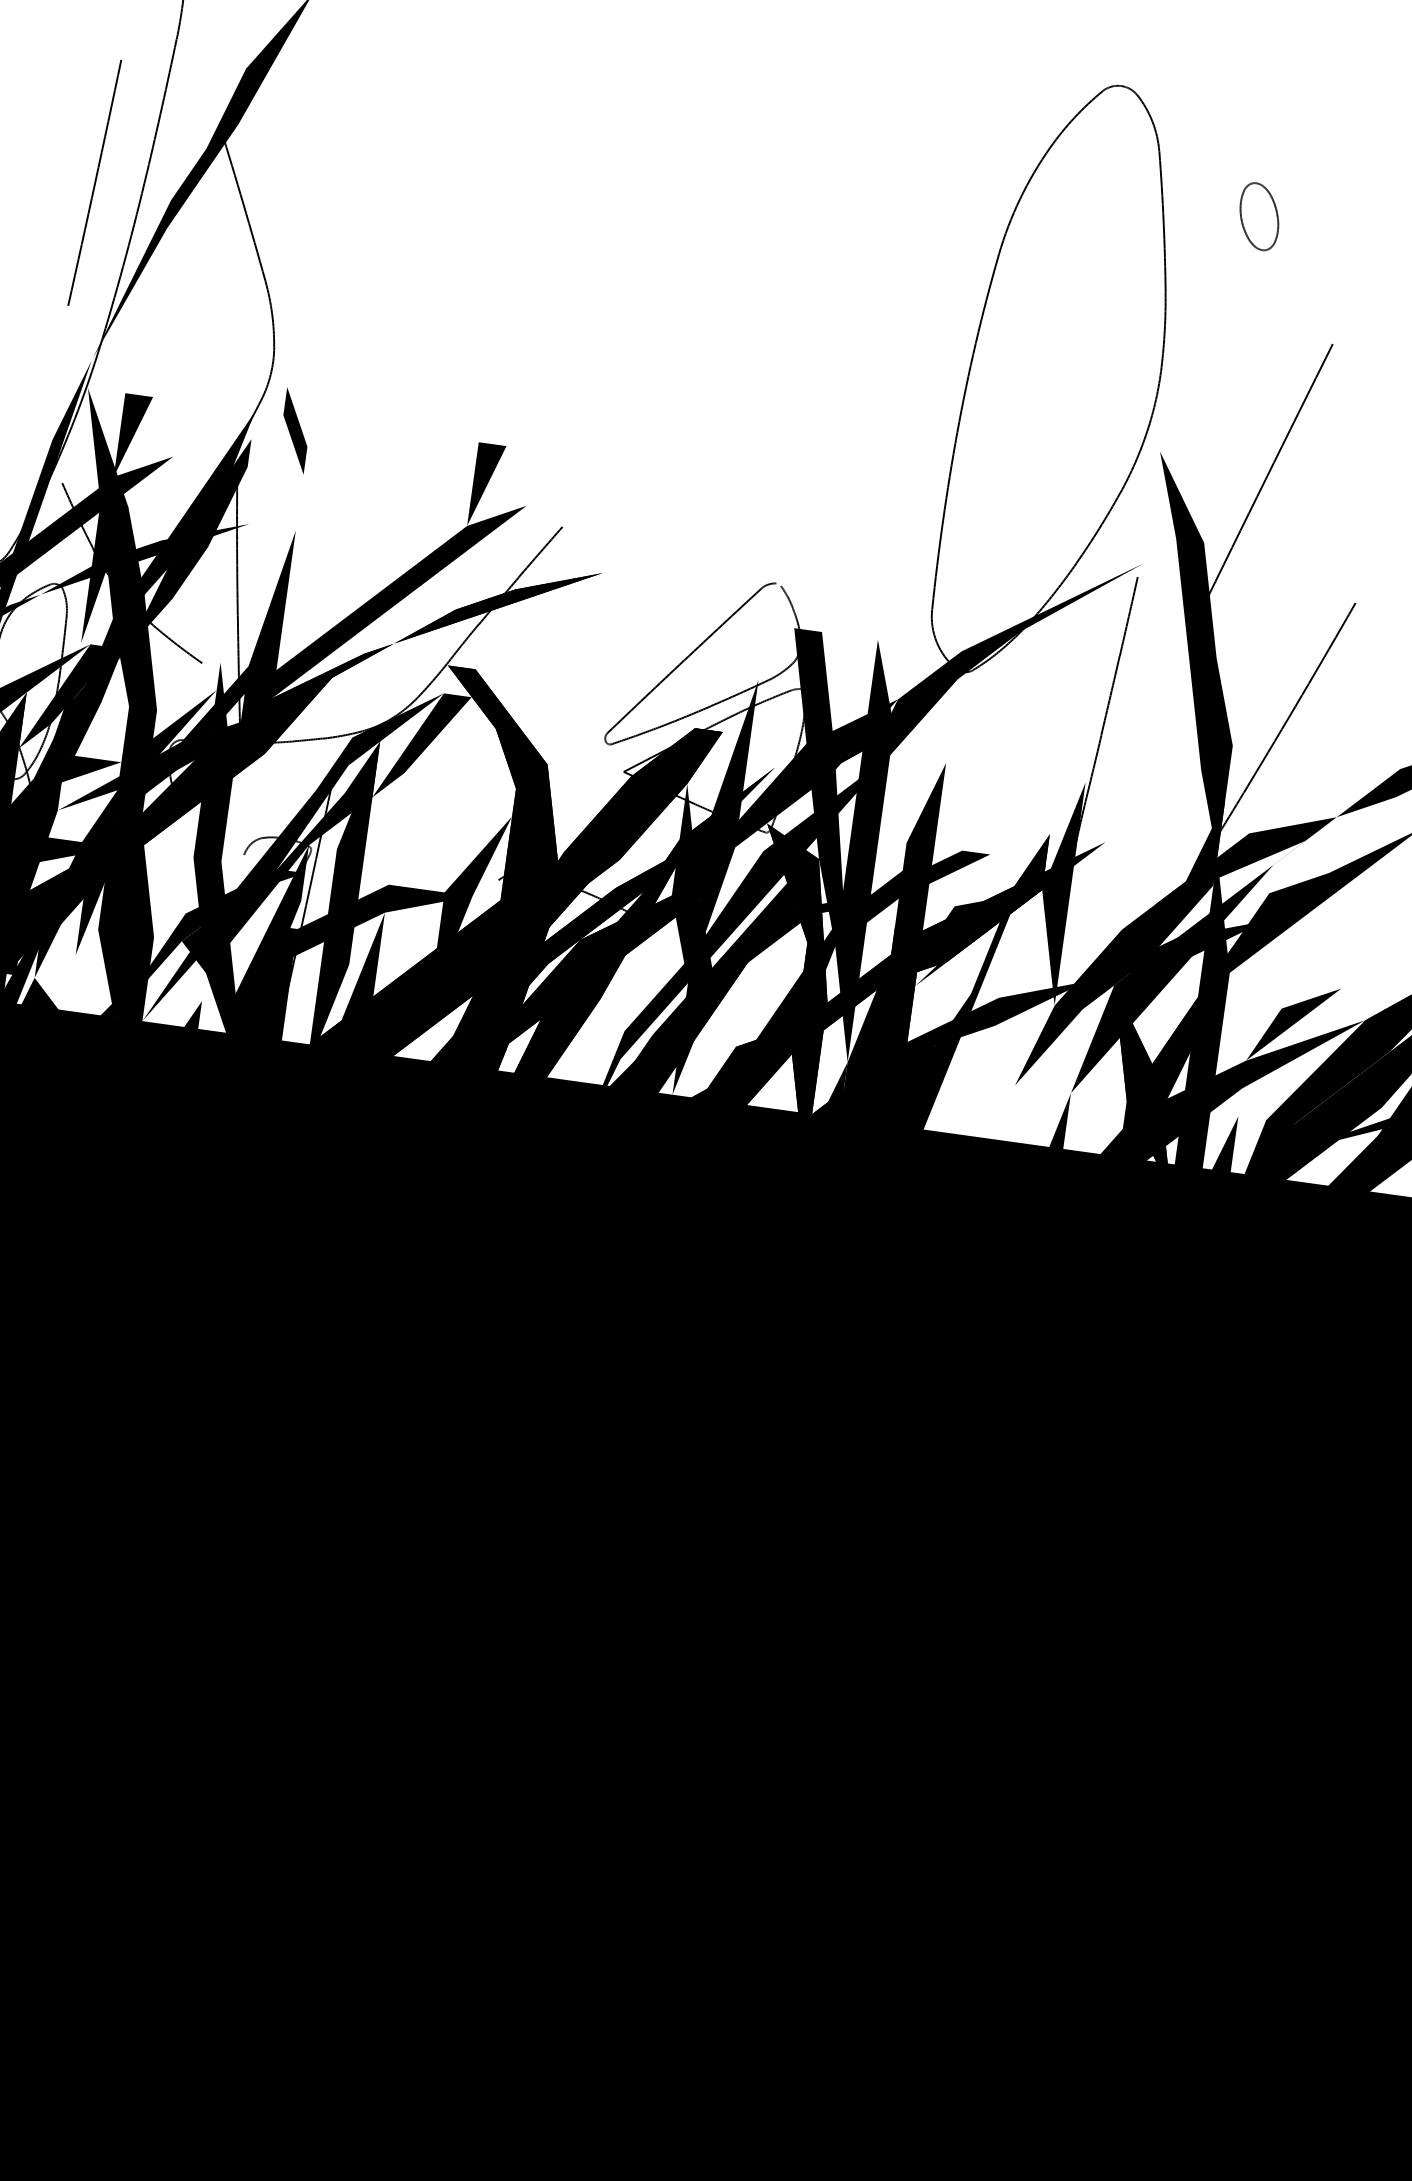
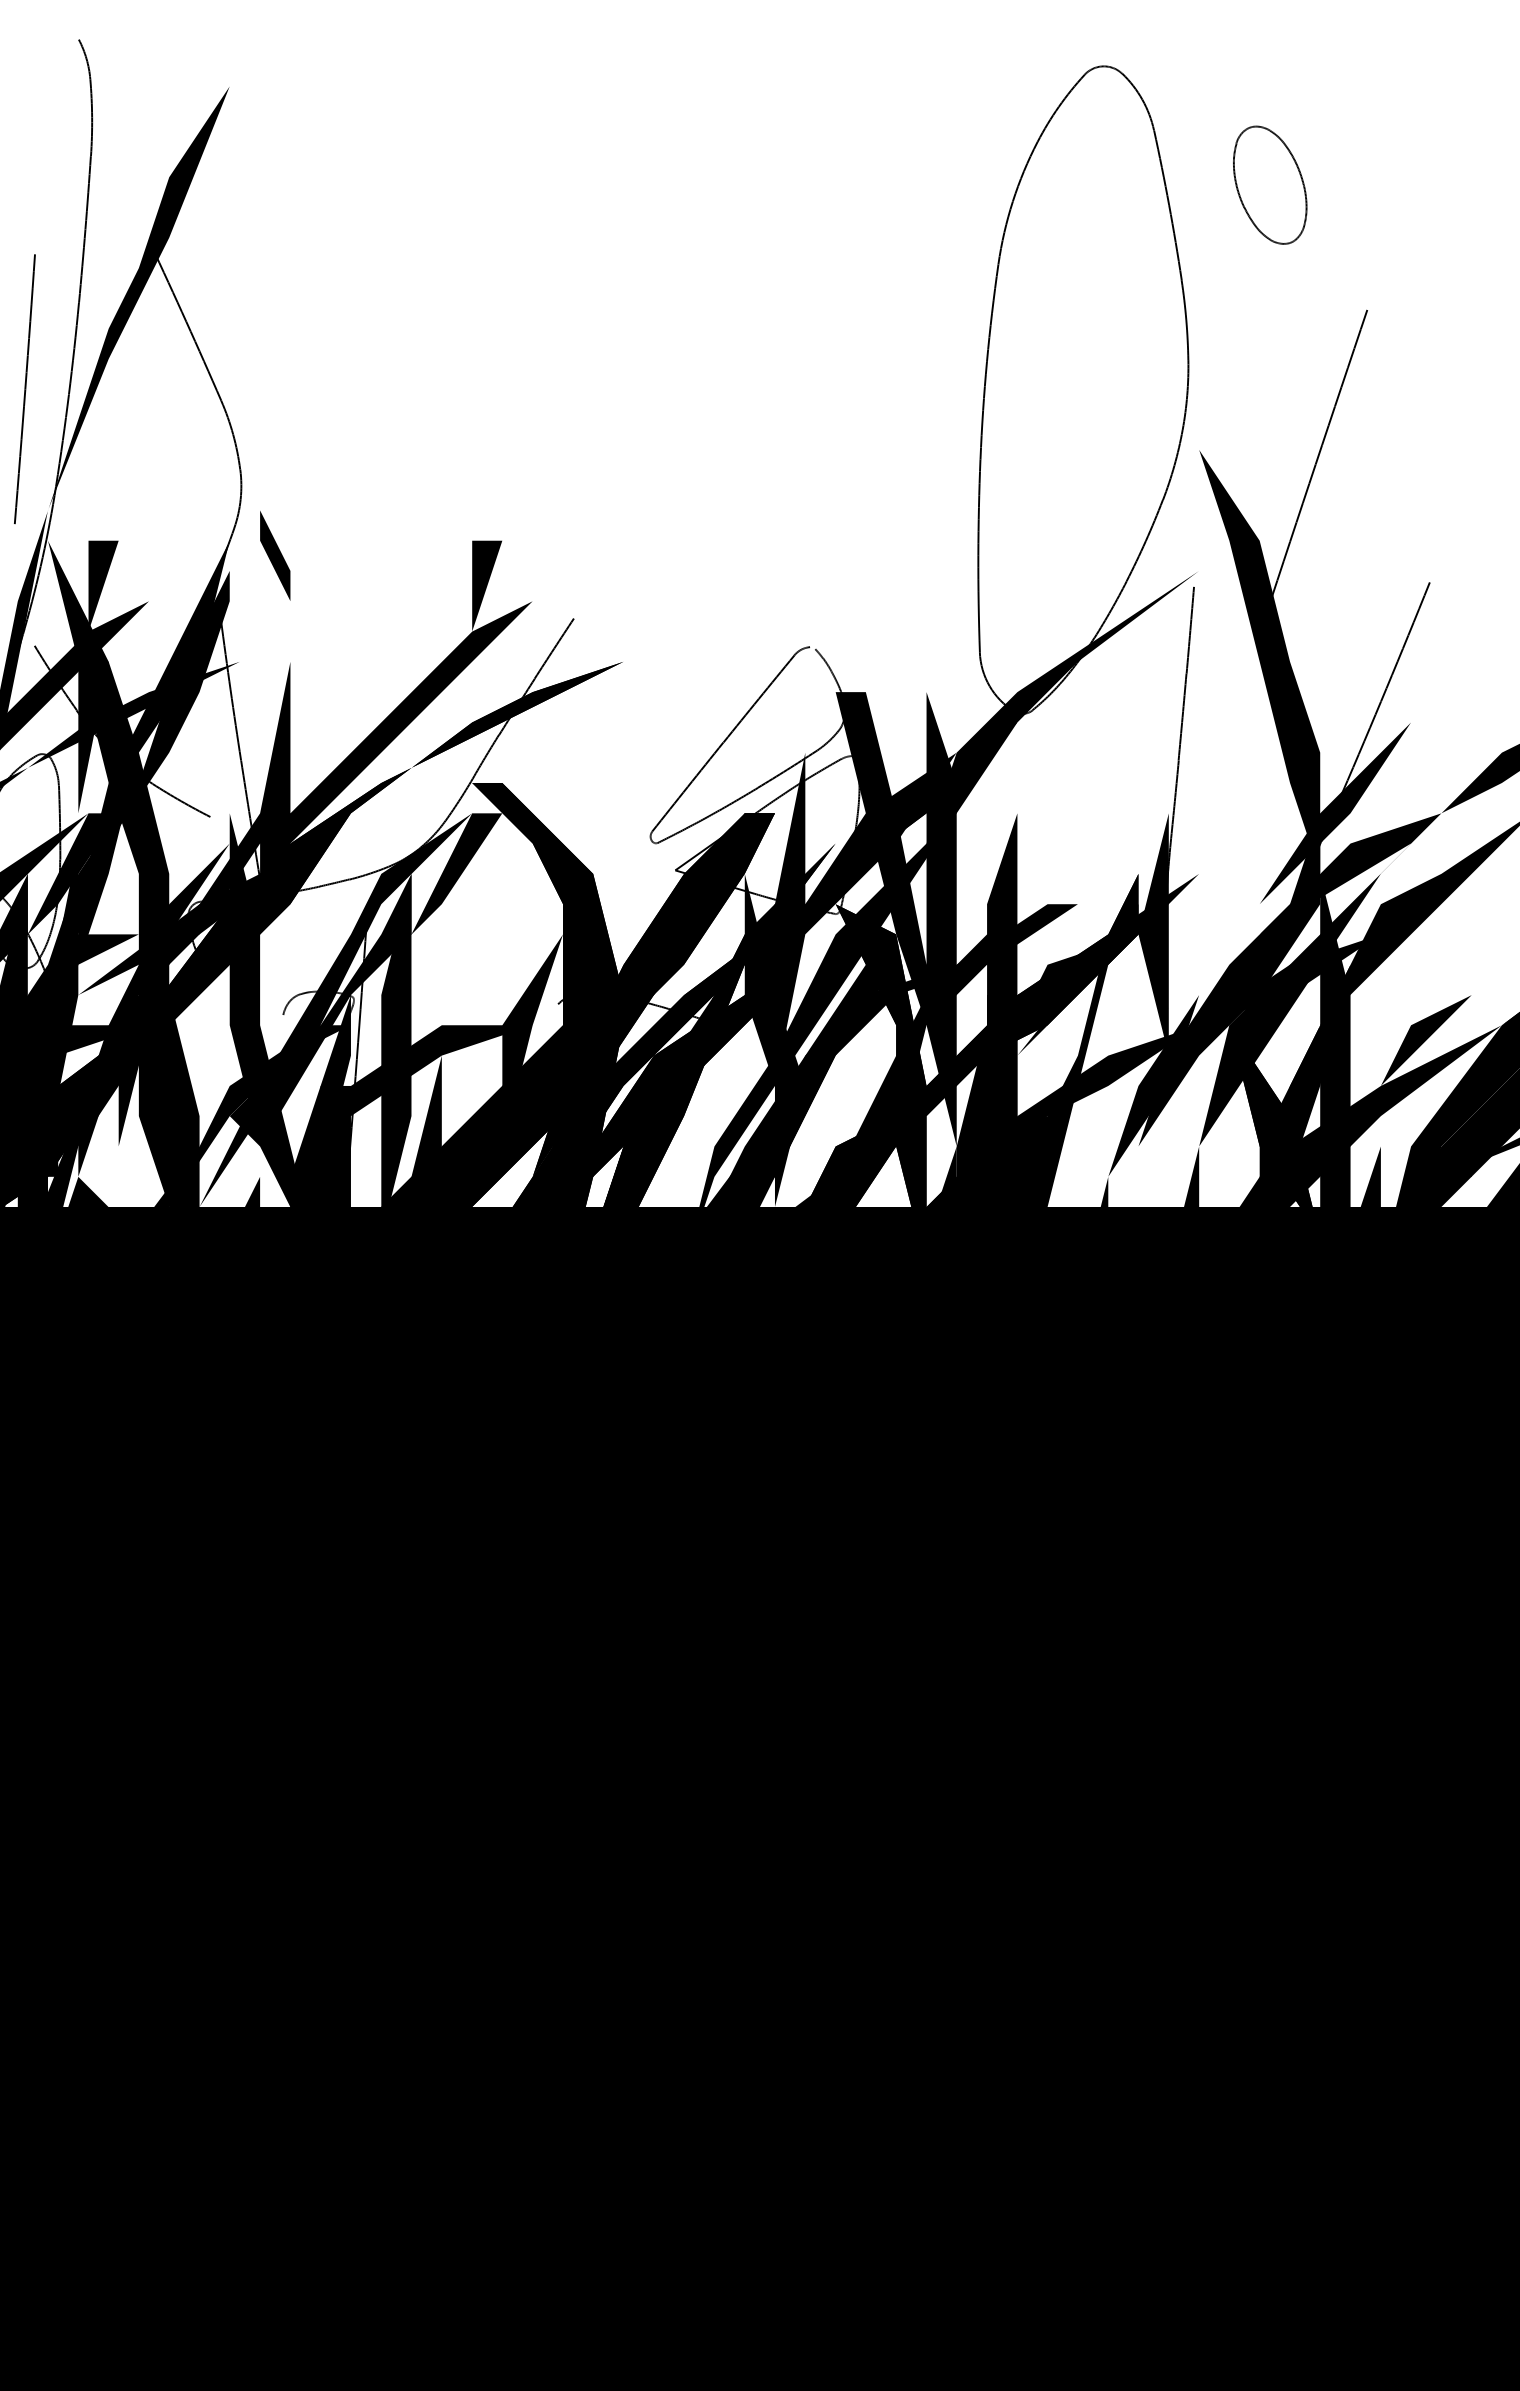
line: (94, 183) -> (24, 389), moved
part: (1259, 216) -> (1270, 184), size x1.67
fill: (1130, 972) -> (1244, 1009), added

